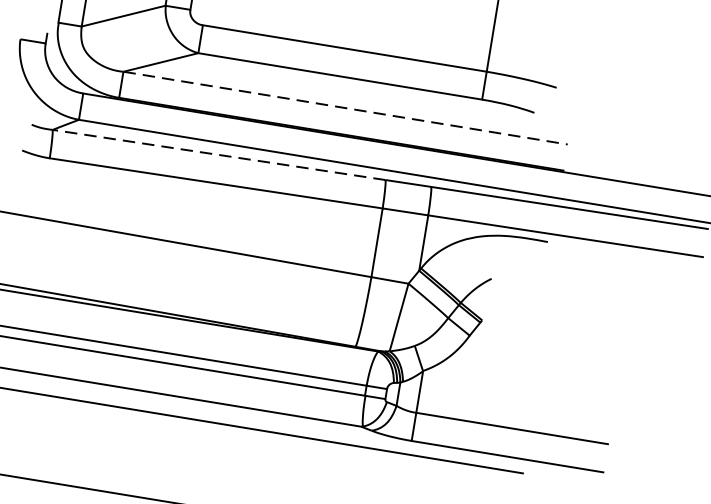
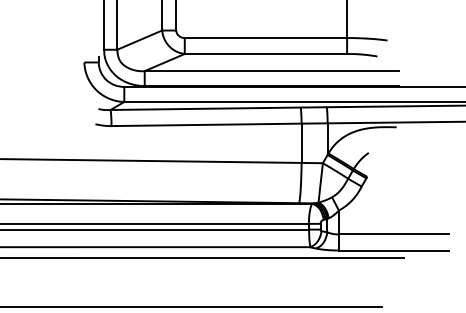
line: (346, 108) -> (272, 71), dashed -> solid
line: (219, 154) -> (205, 108), dashed -> solid

